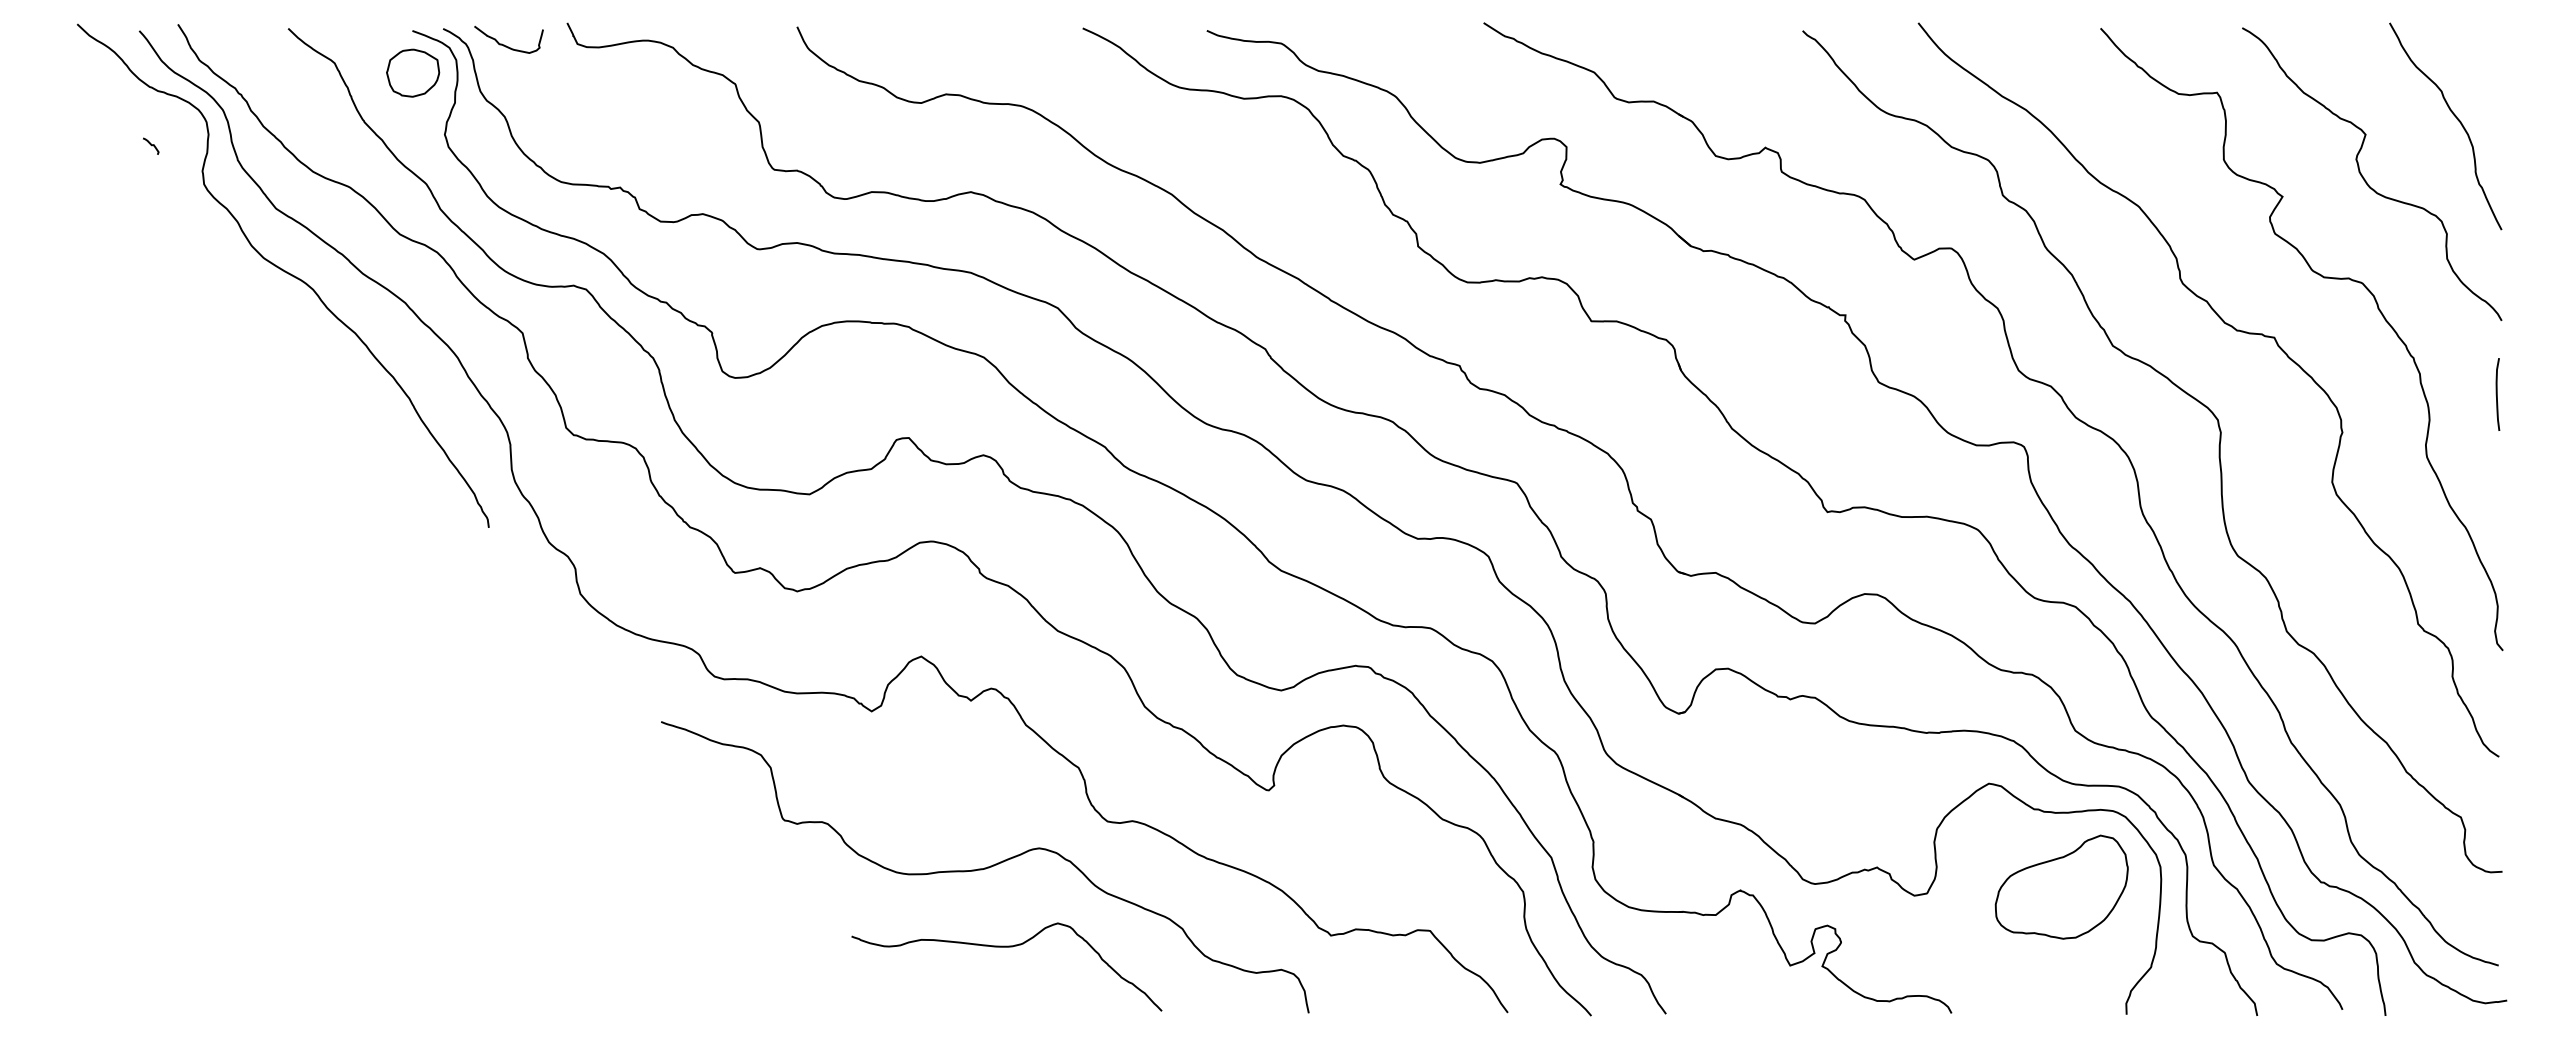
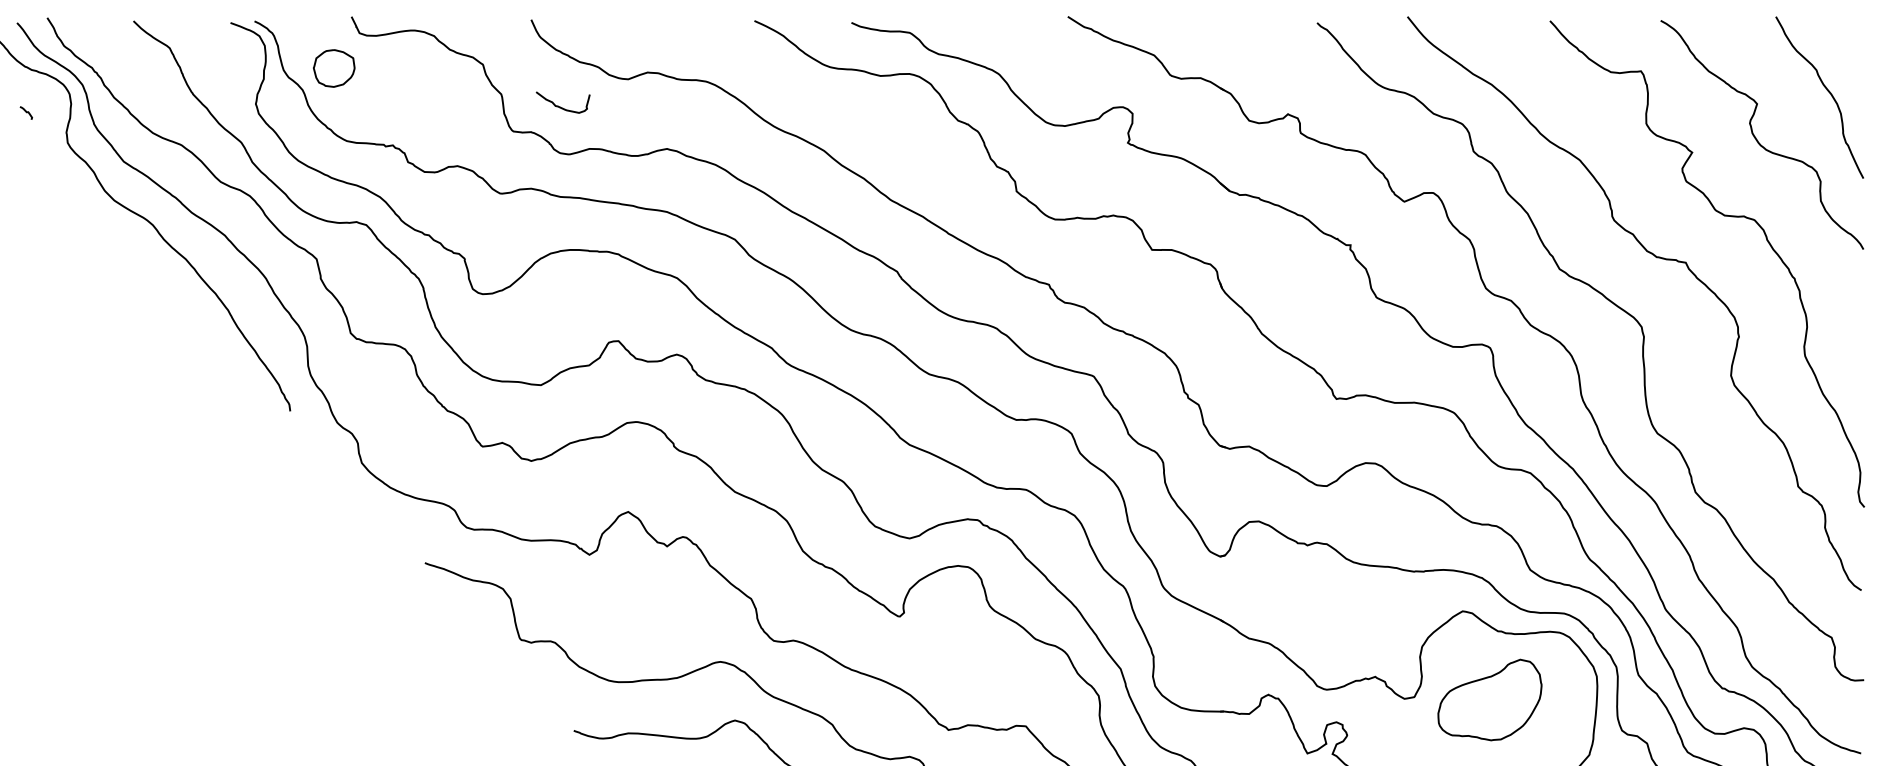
curve: (506, 45) -> (561, 107), moved
part: (413, 72) -> (334, 67), moved
curve: (2497, 394) -> (1860, 307), removed
part: (2061, 886) -> (1489, 699), moved

